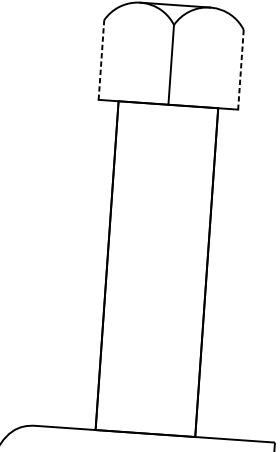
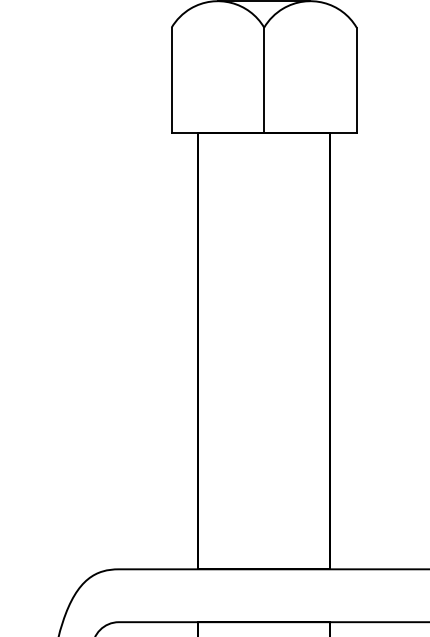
line: (101, 60) -> (171, 80), dashed -> solid
line: (240, 69) -> (356, 80), dashed -> solid

